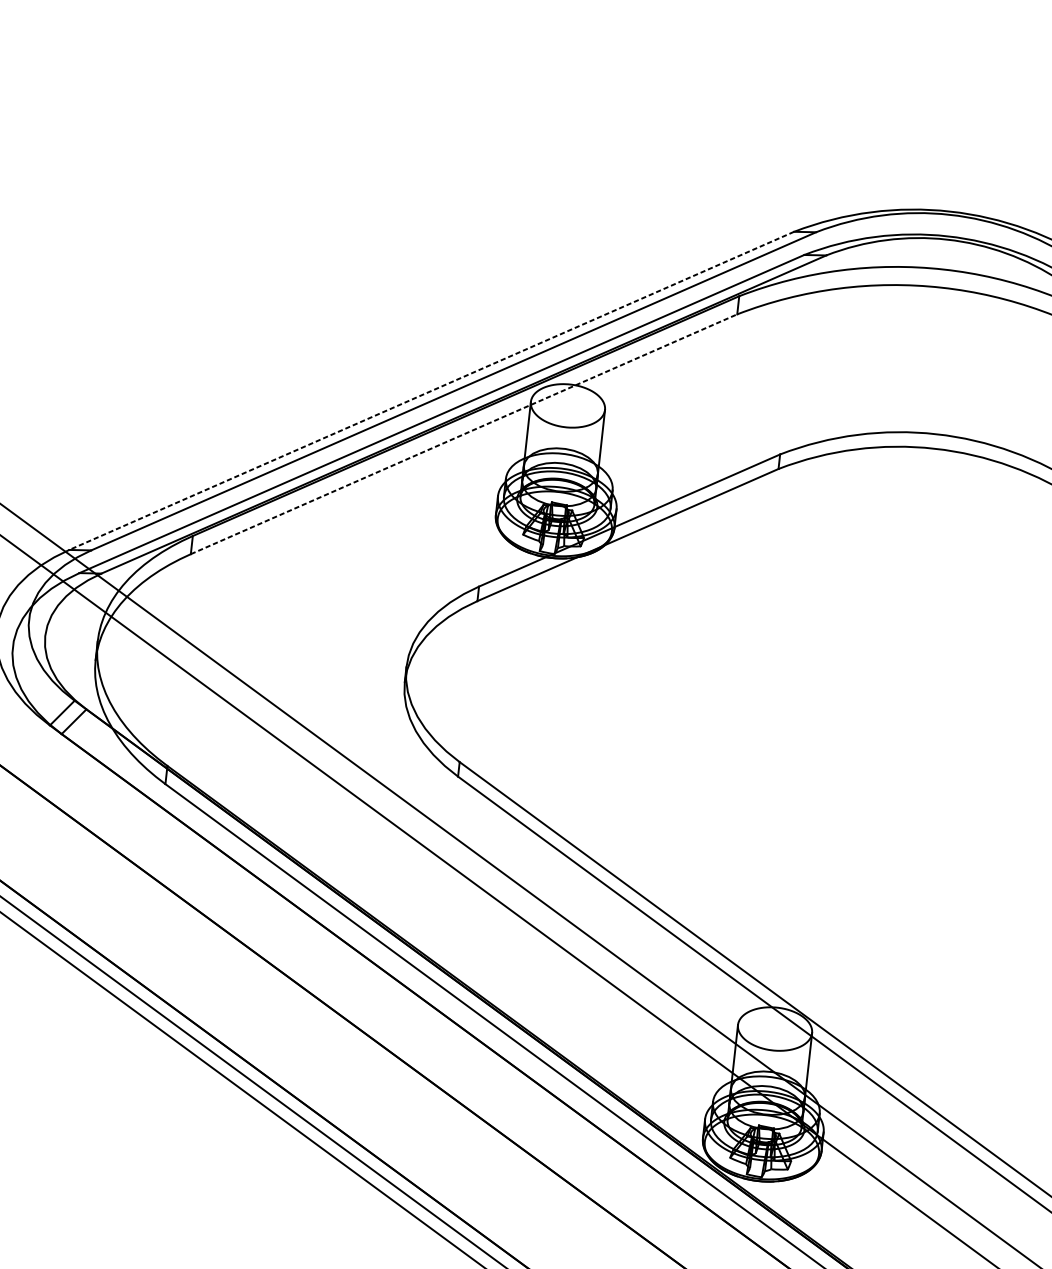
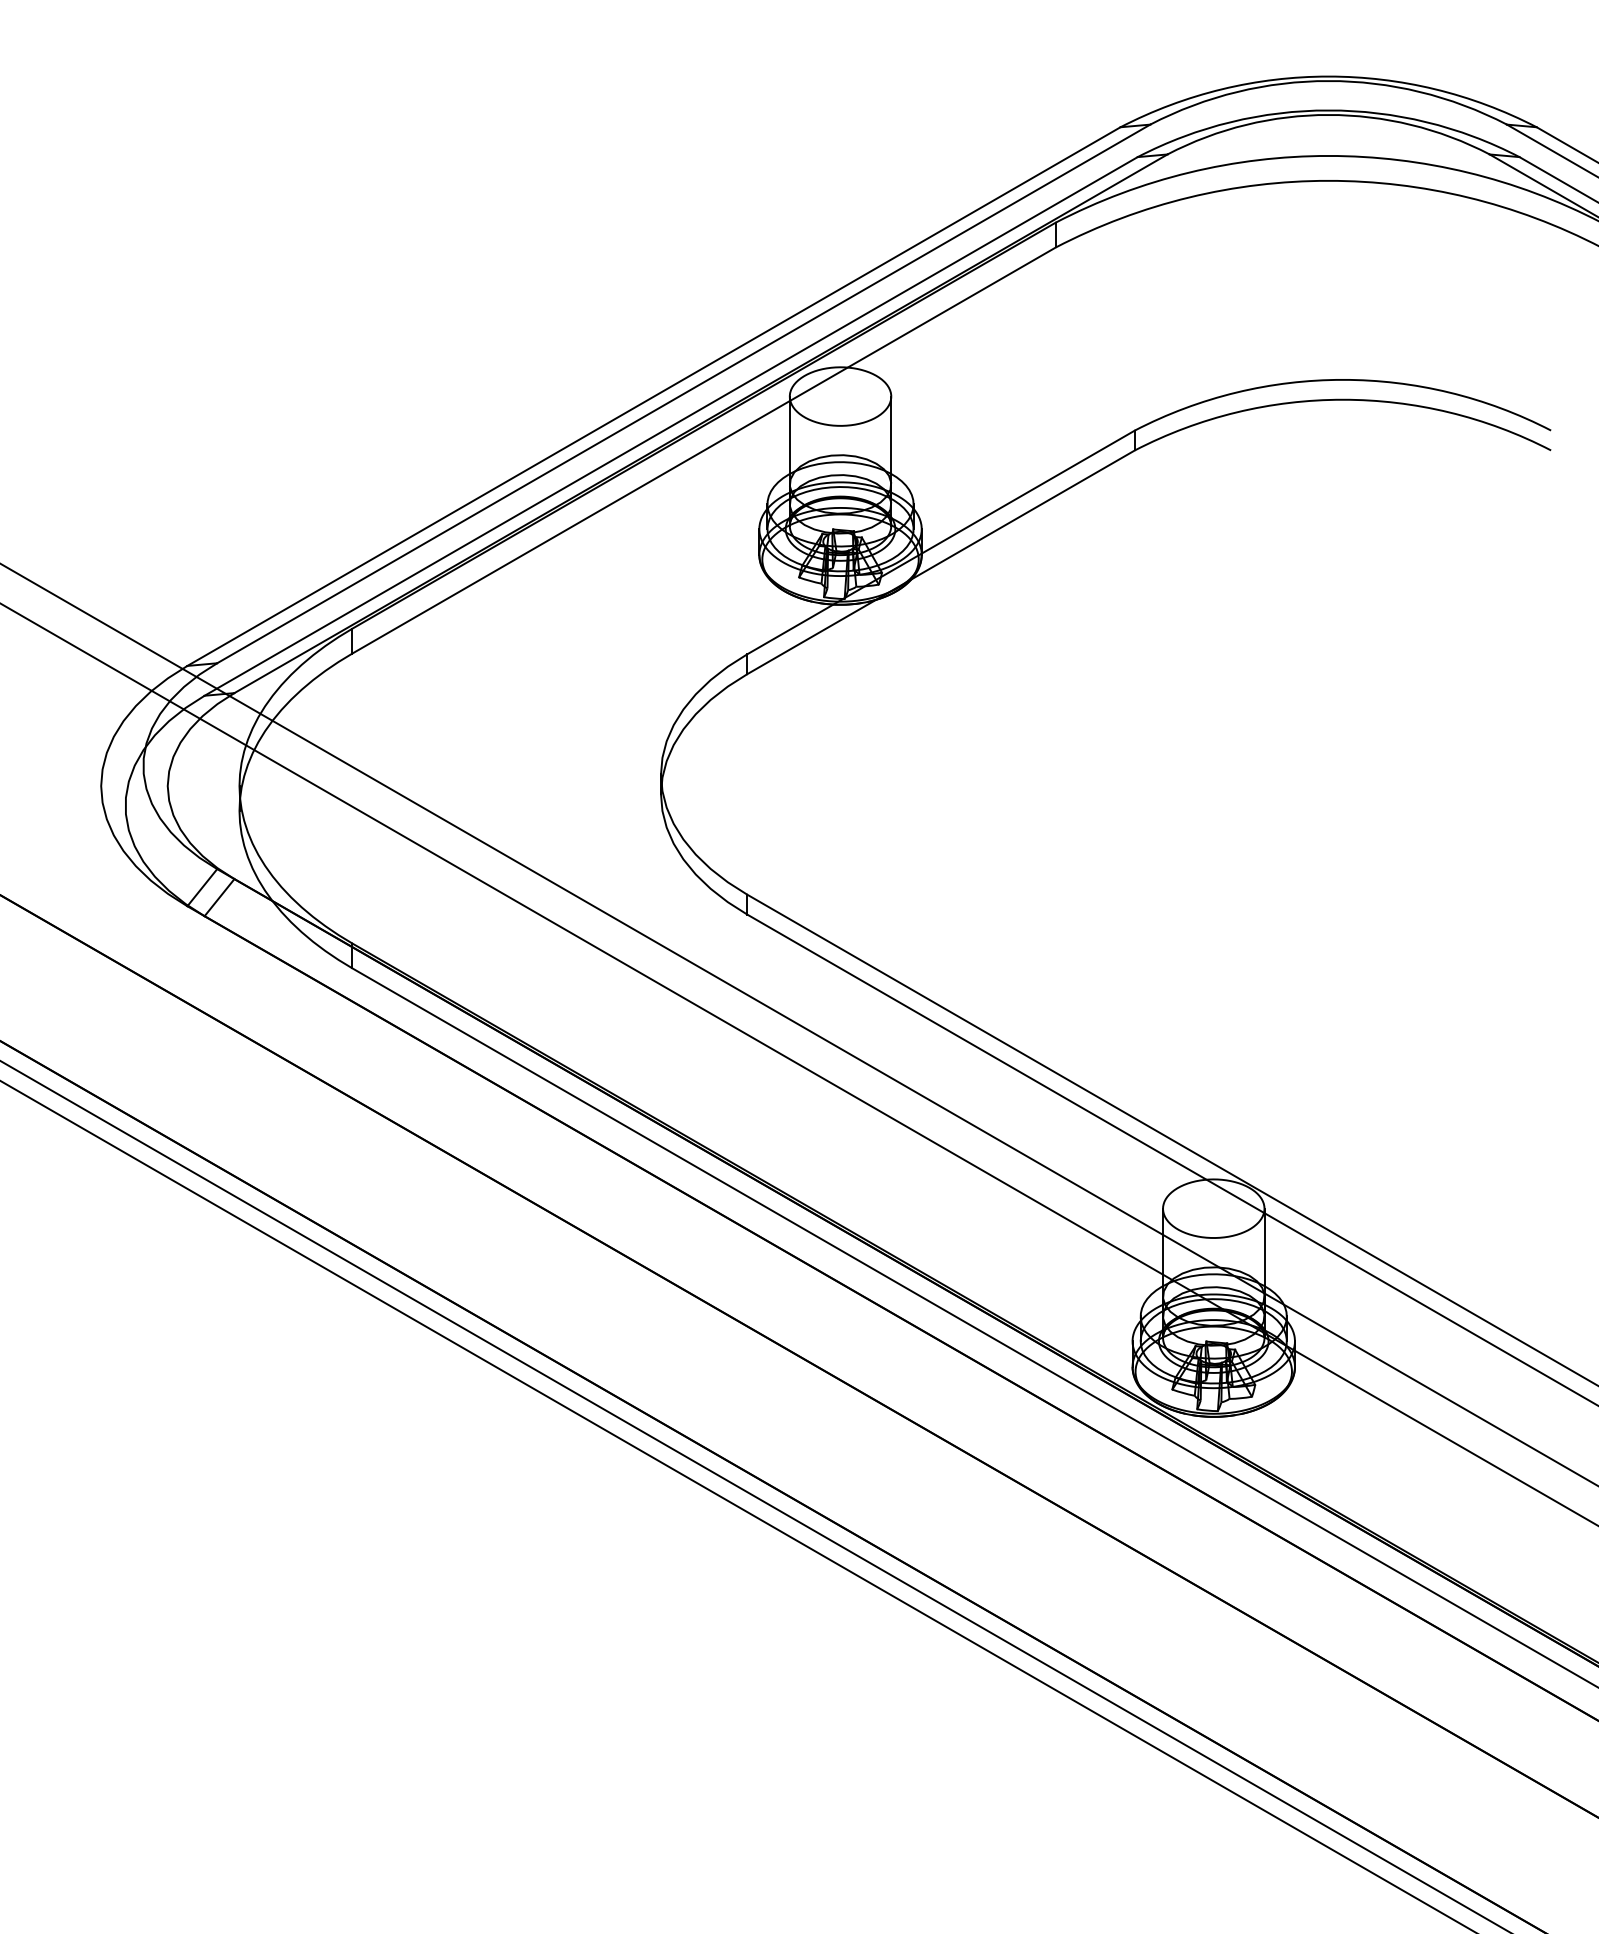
line: (431, 390) -> (653, 396), dashed -> solid
line: (464, 434) -> (704, 450), dashed -> solid

